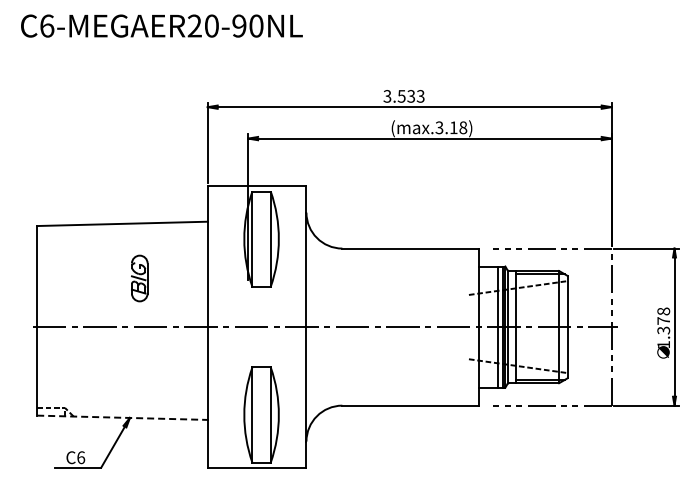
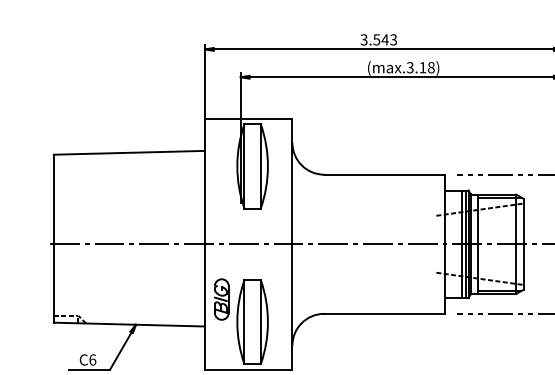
text: (411, 96) -> (385, 39), 3.533 -> 3.543
part: (139, 278) -> (221, 299), moved
line: (122, 417) -> (129, 324), dashed -> solid

